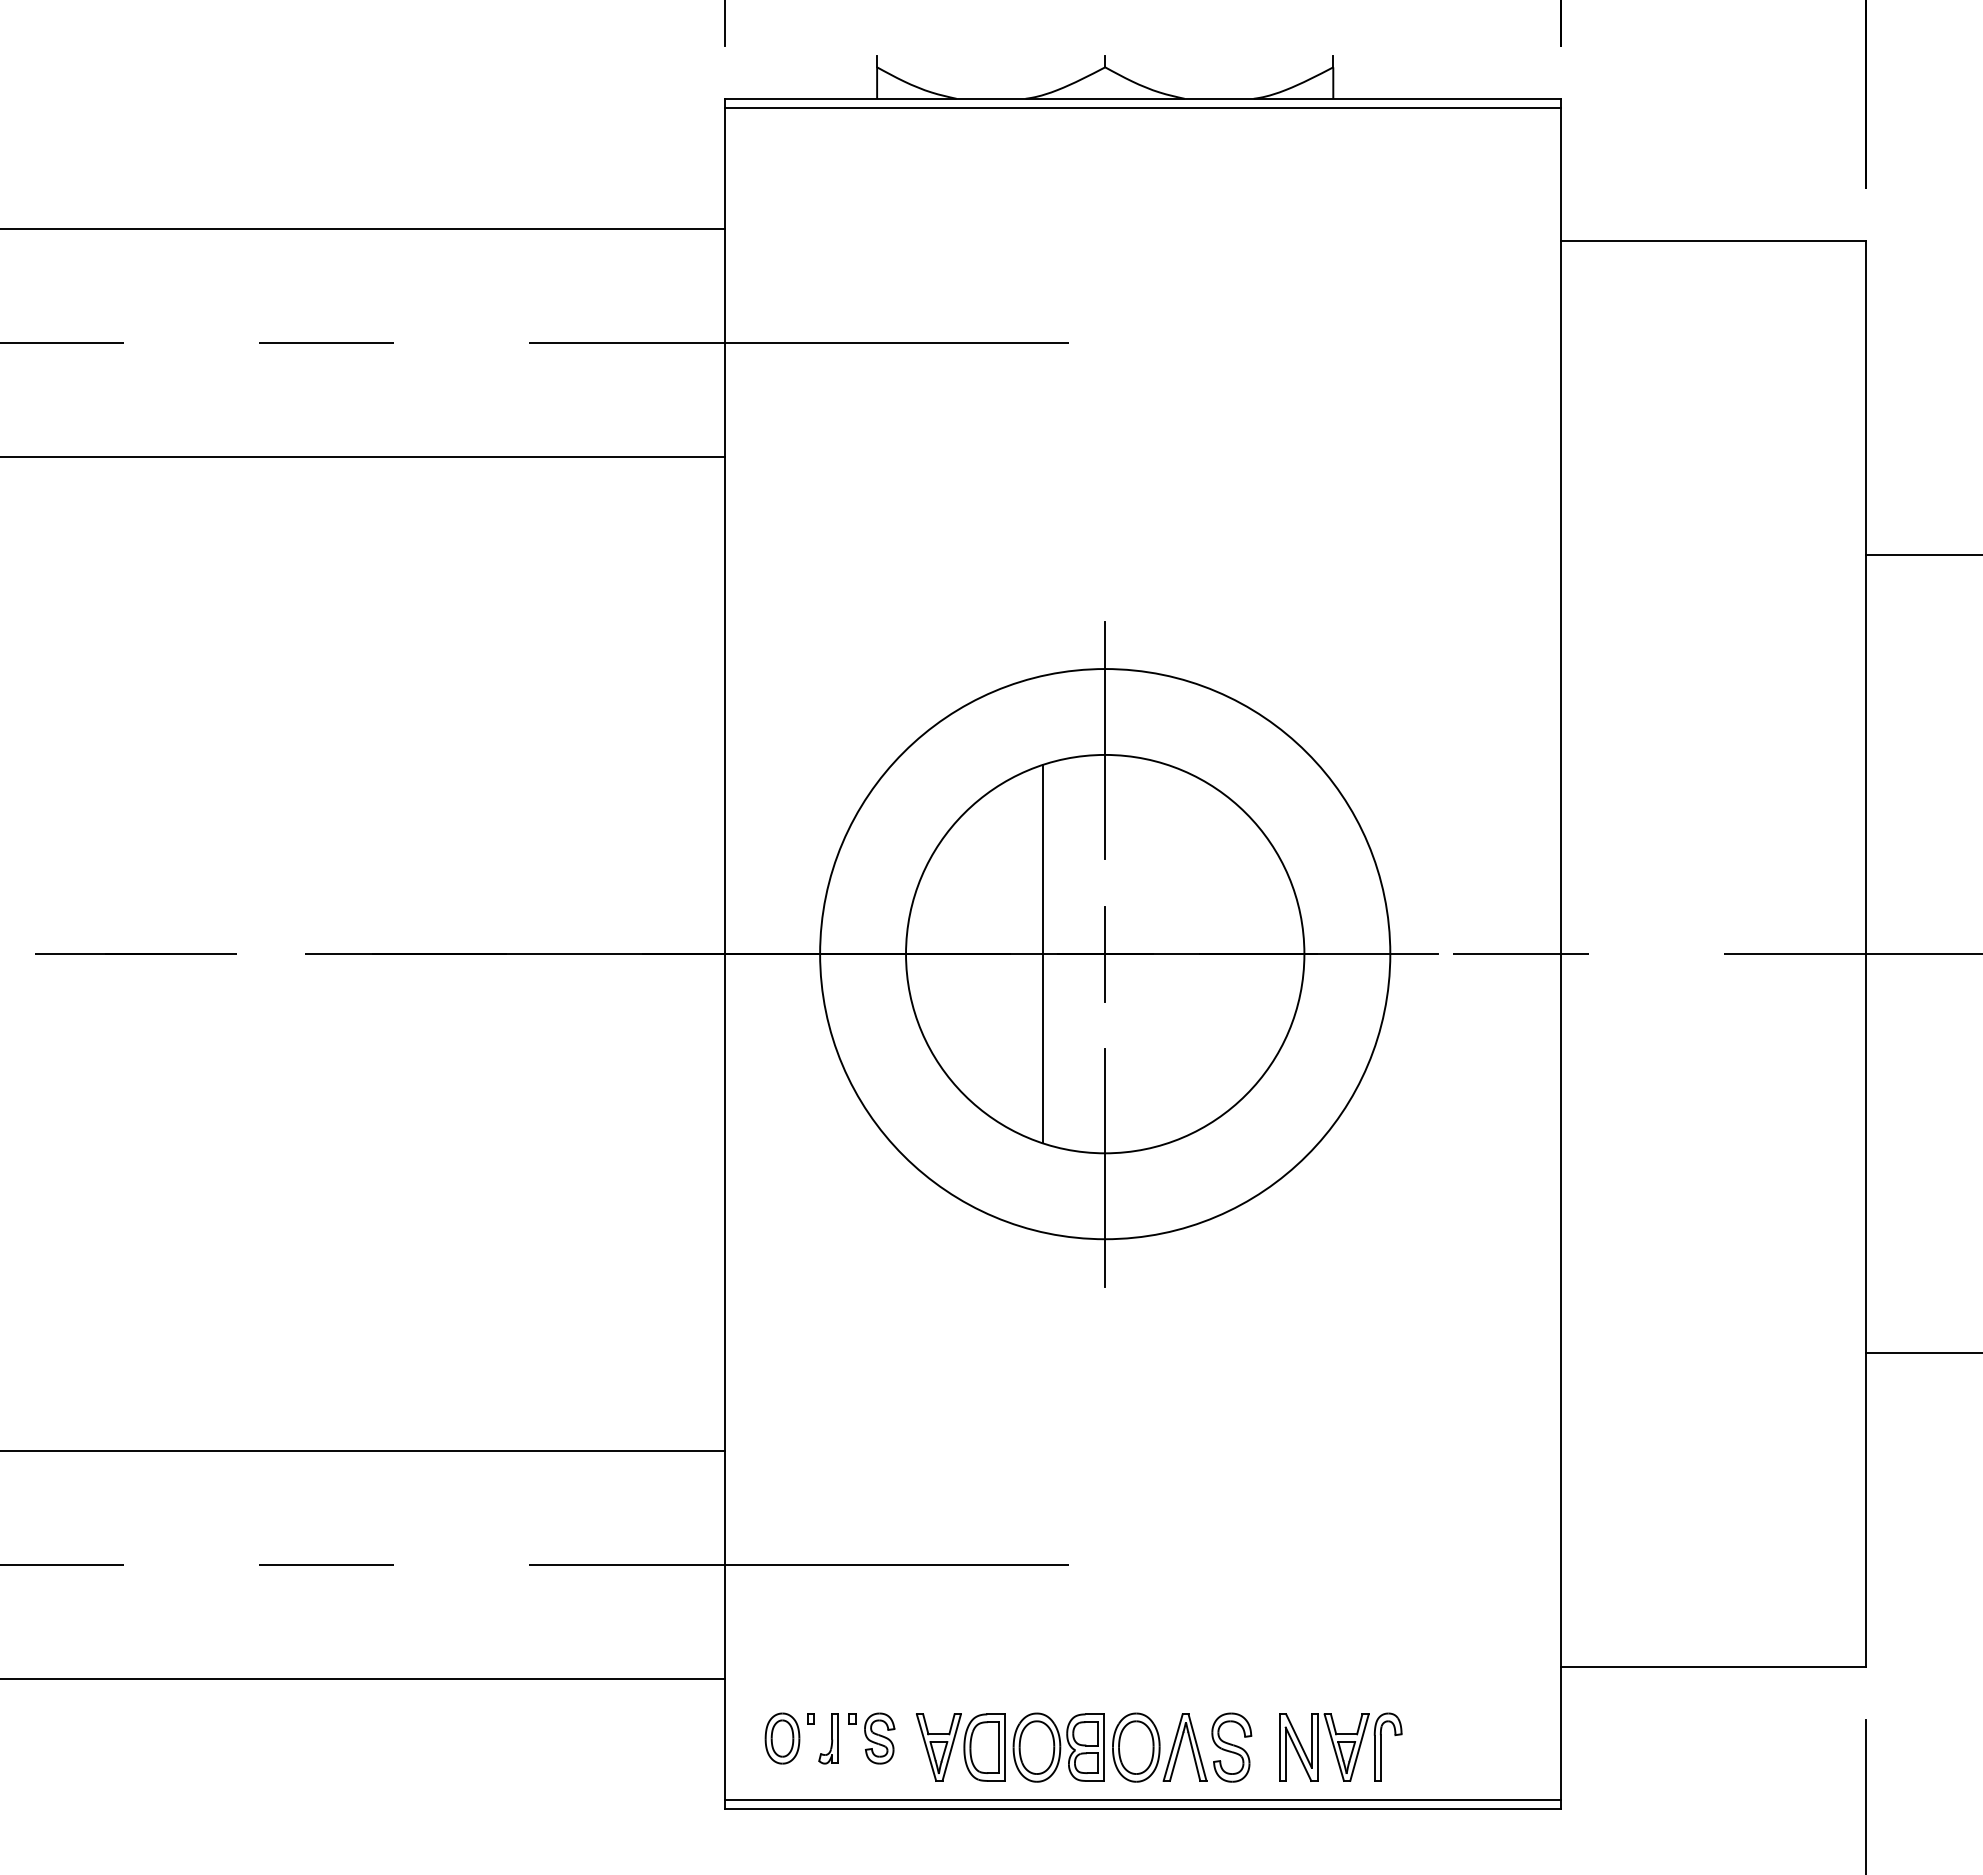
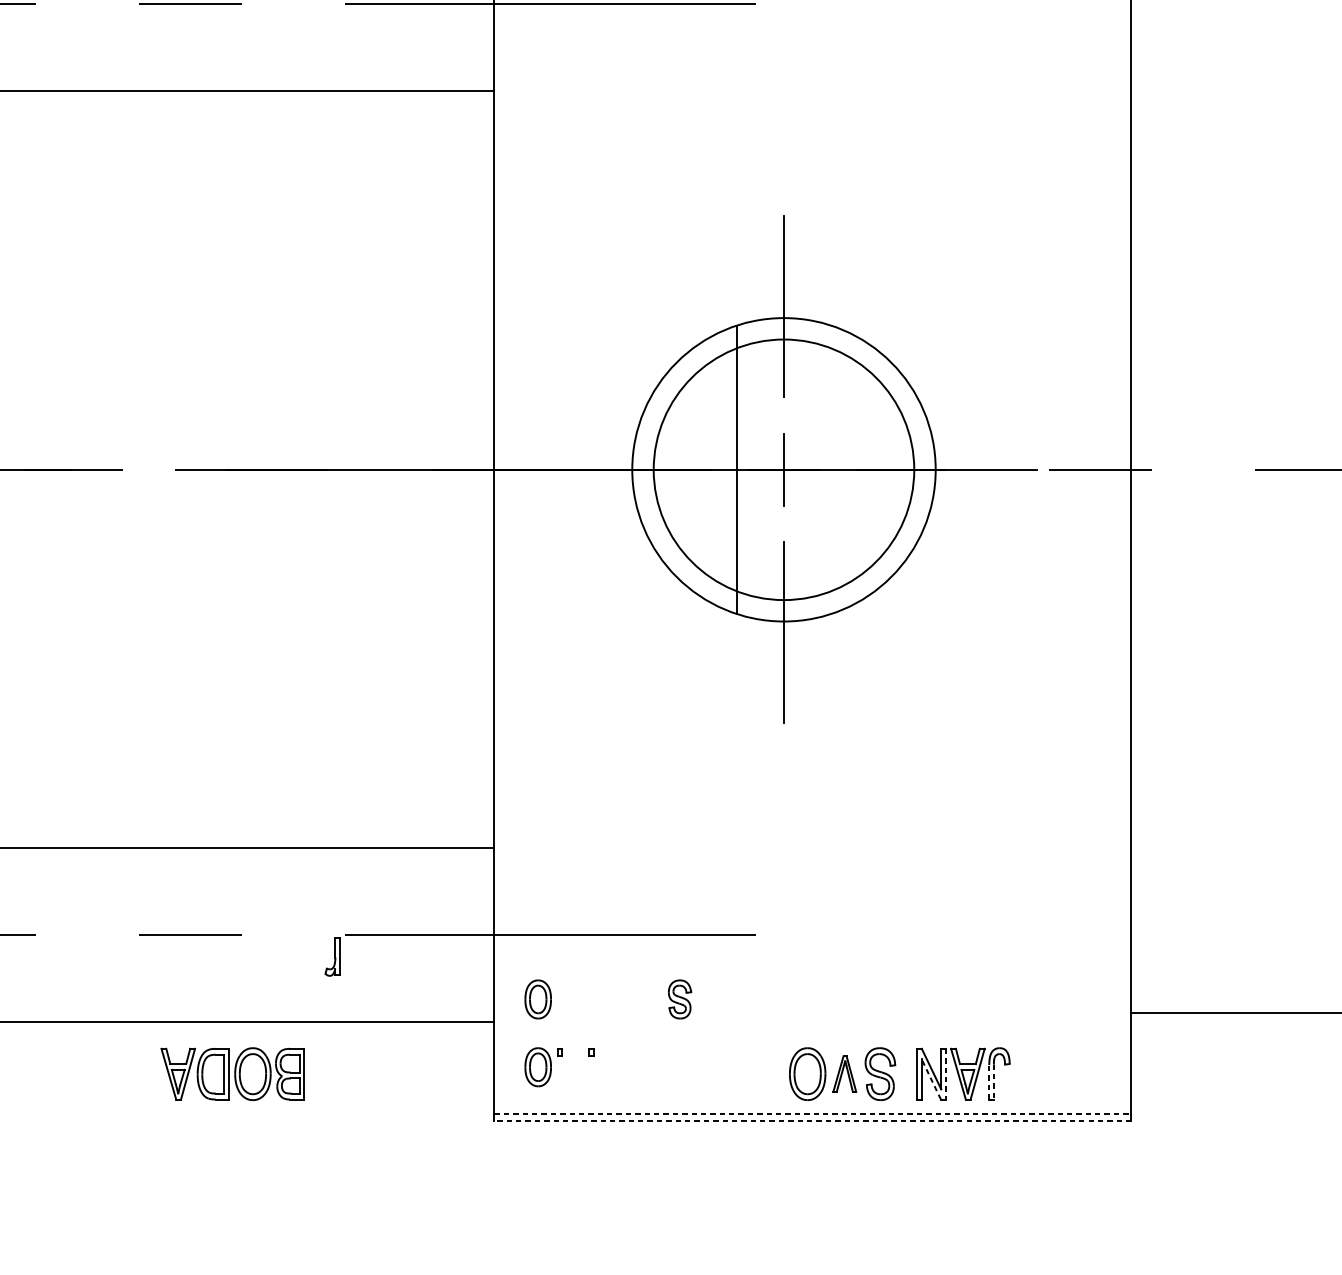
circle: (1105, 954) -> (784, 470), size x0.6
part: (782, 1649) -> (538, 999), added
part: (828, 1738) -> (332, 956), moved
part: (879, 1738) -> (679, 999), moved
part: (1010, 1747) -> (232, 1074), moved
part: (1184, 1747) -> (844, 1074), size x0.7
line: (1317, 1748) -> (945, 1074), solid -> dashed
line: (1298, 1754) -> (931, 1079), solid -> dashed
line: (1374, 1758) -> (989, 1082), solid -> dashed
line: (1380, 1758) -> (993, 1082), solid -> dashed
line: (1143, 1799) -> (813, 1113), solid -> dashed
line: (1142, 1809) -> (812, 1121), solid -> dashed

